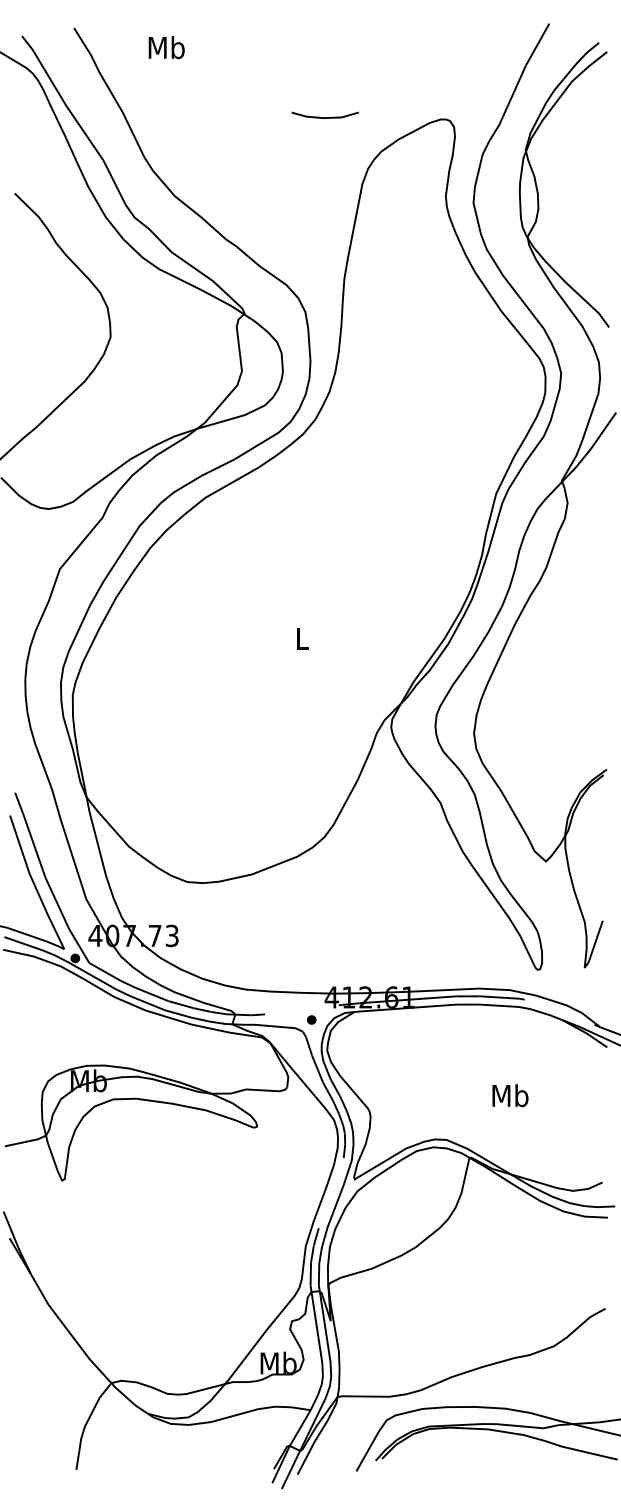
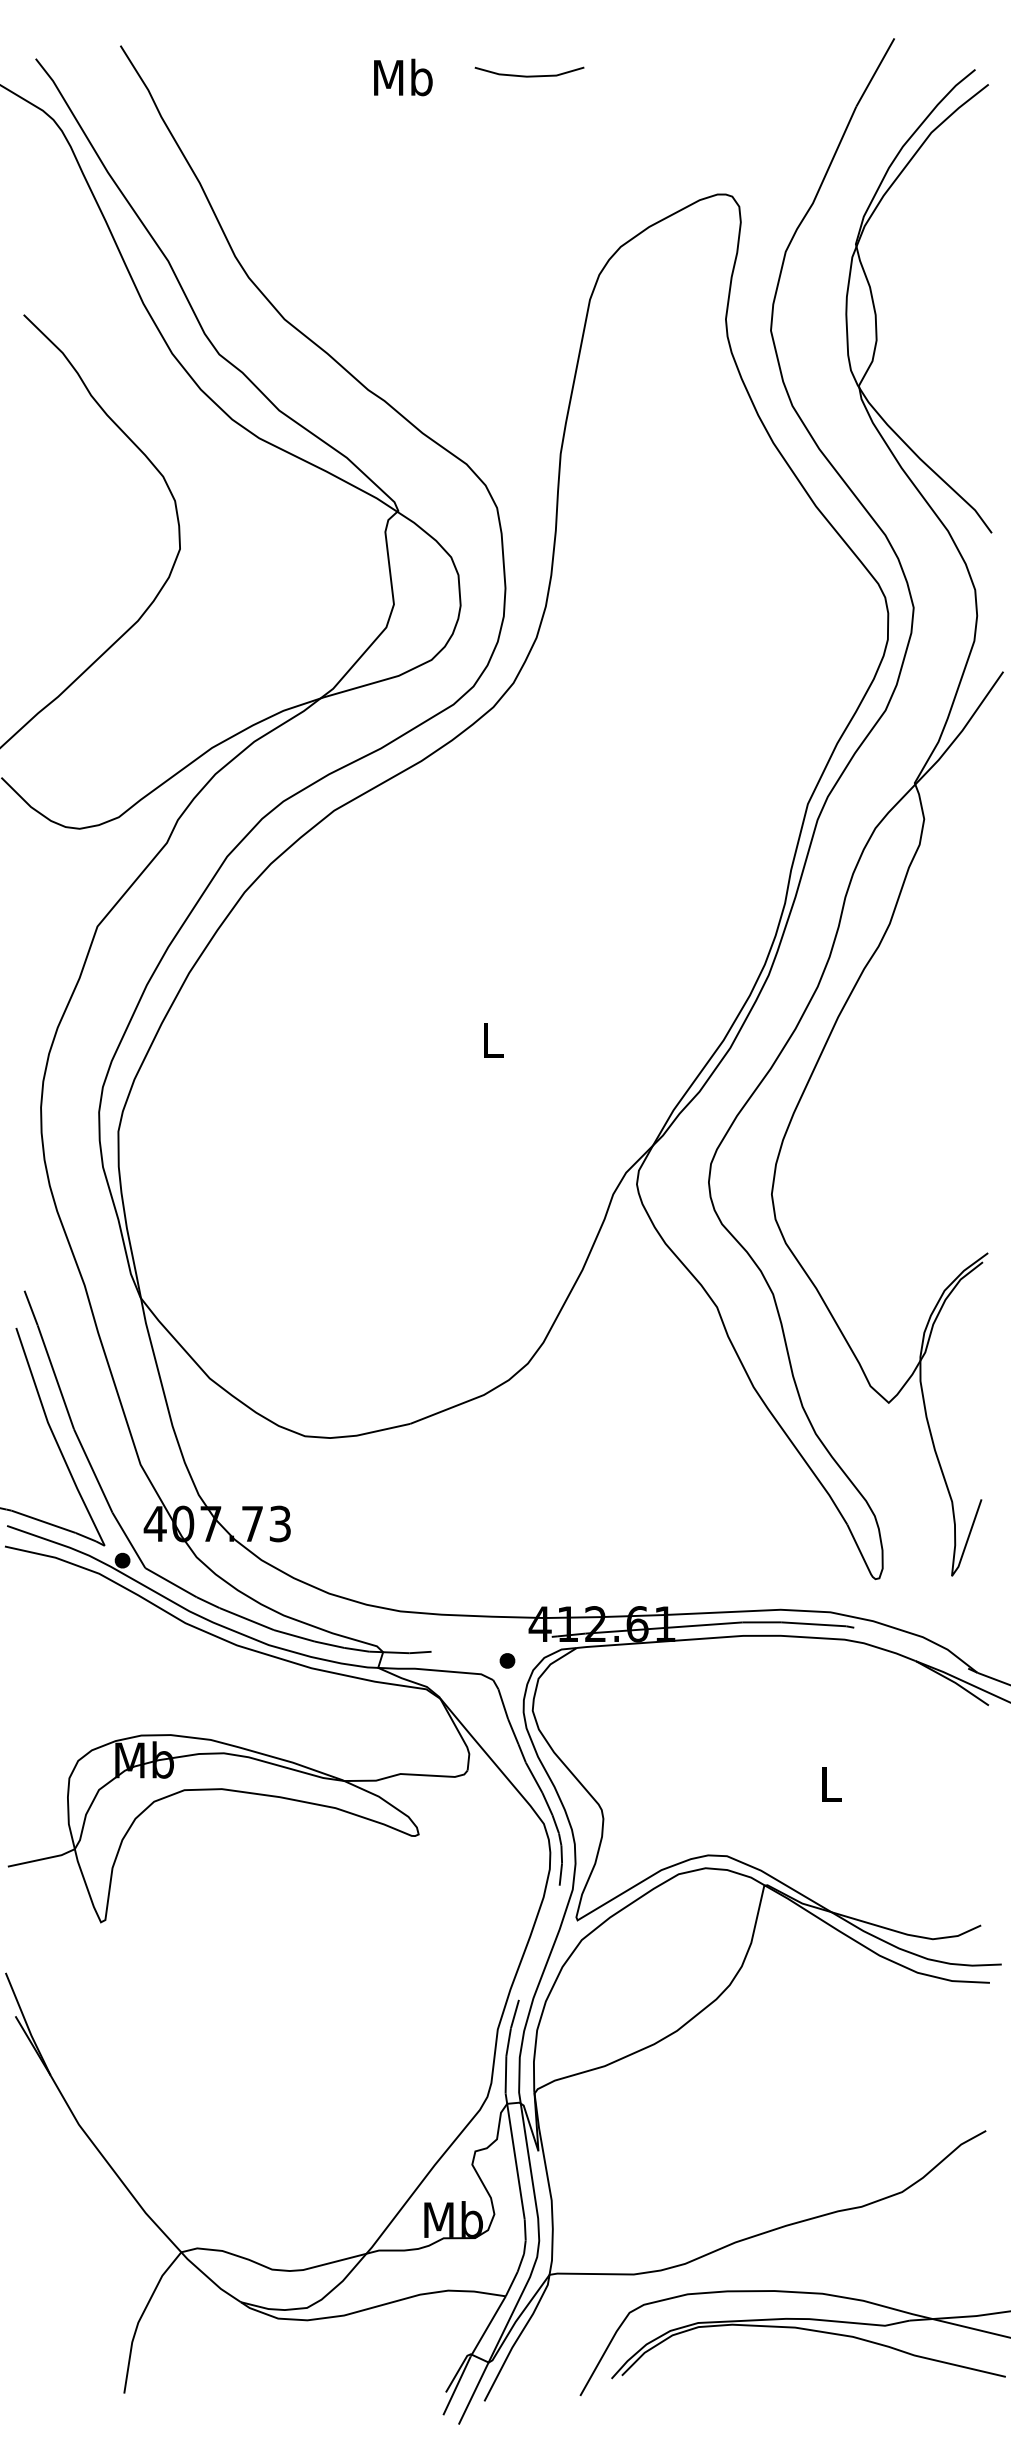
text: (166, 47) -> (402, 77), moved
line: (324, 117) -> (528, 75), moved
text: (510, 1095) -> (831, 1783), Mb -> L

